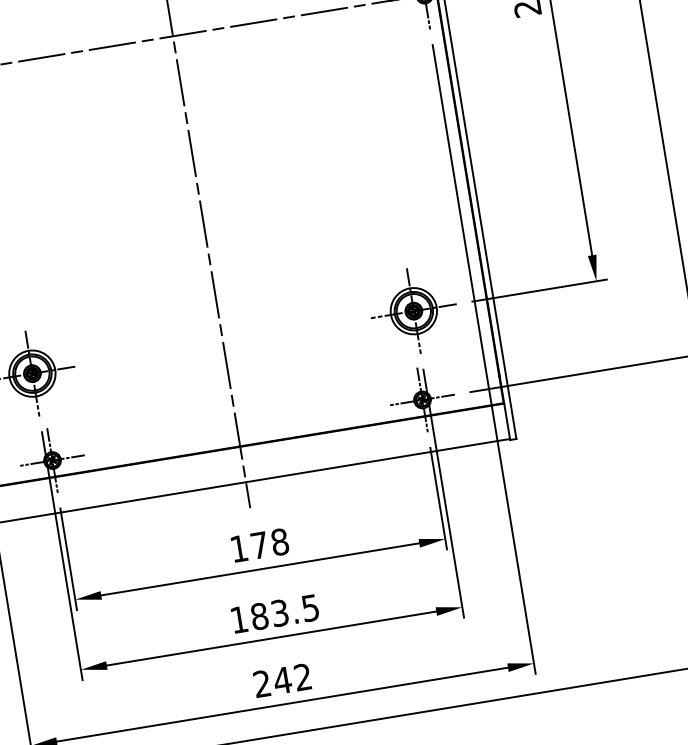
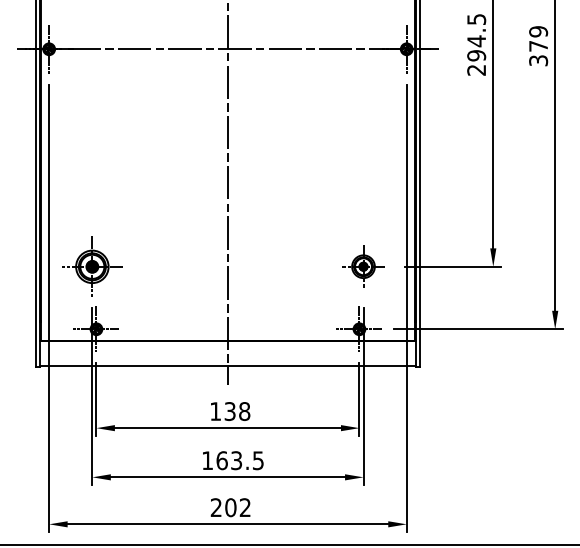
part: (413, 310) -> (363, 266), size x0.7
text: (258, 545) -> (229, 411), 178 -> 138
text: (258, 616) -> (221, 460), 183.5 -> 163.5
text: (282, 680) -> (230, 507), 242 -> 202

